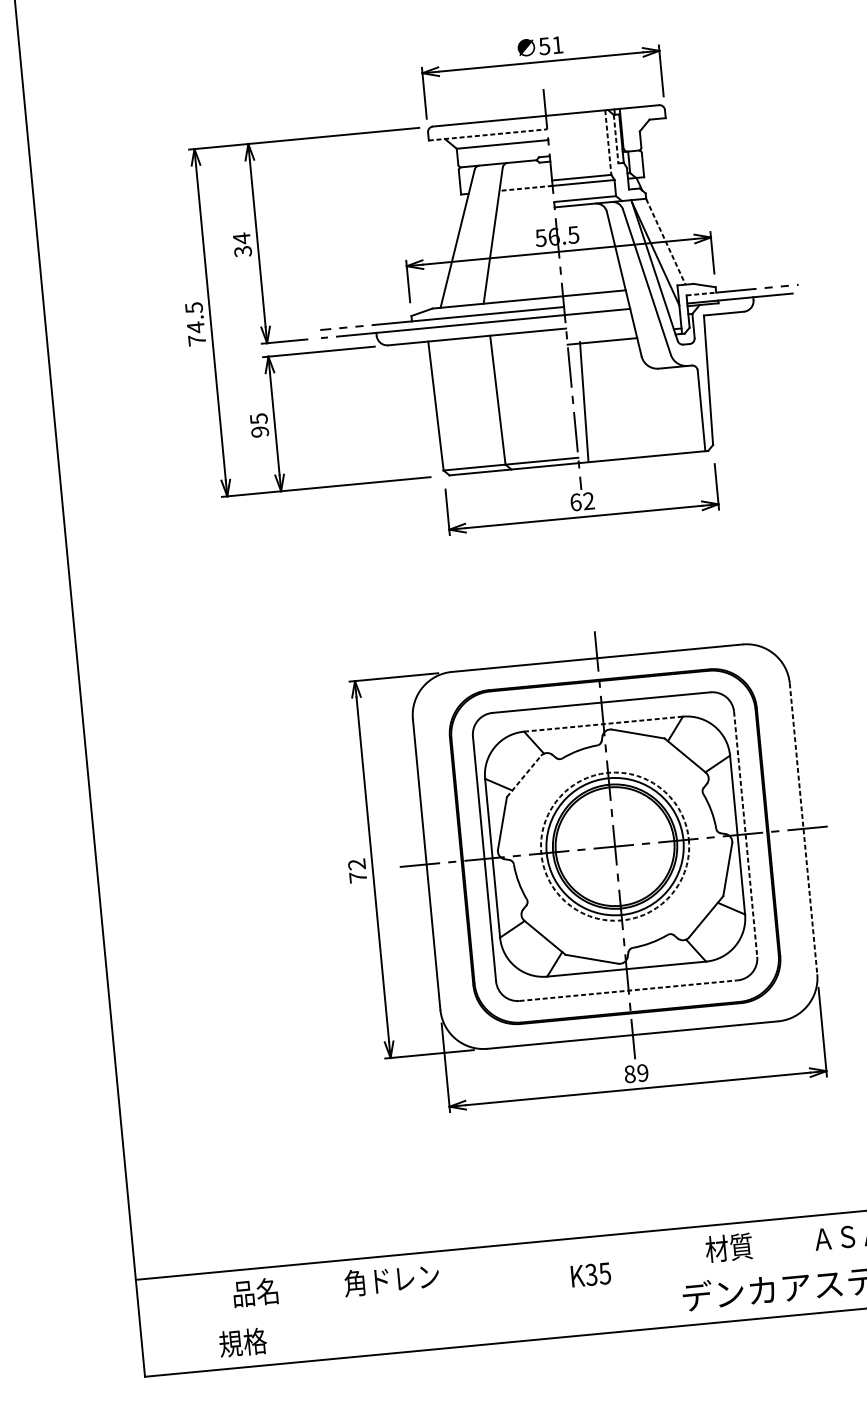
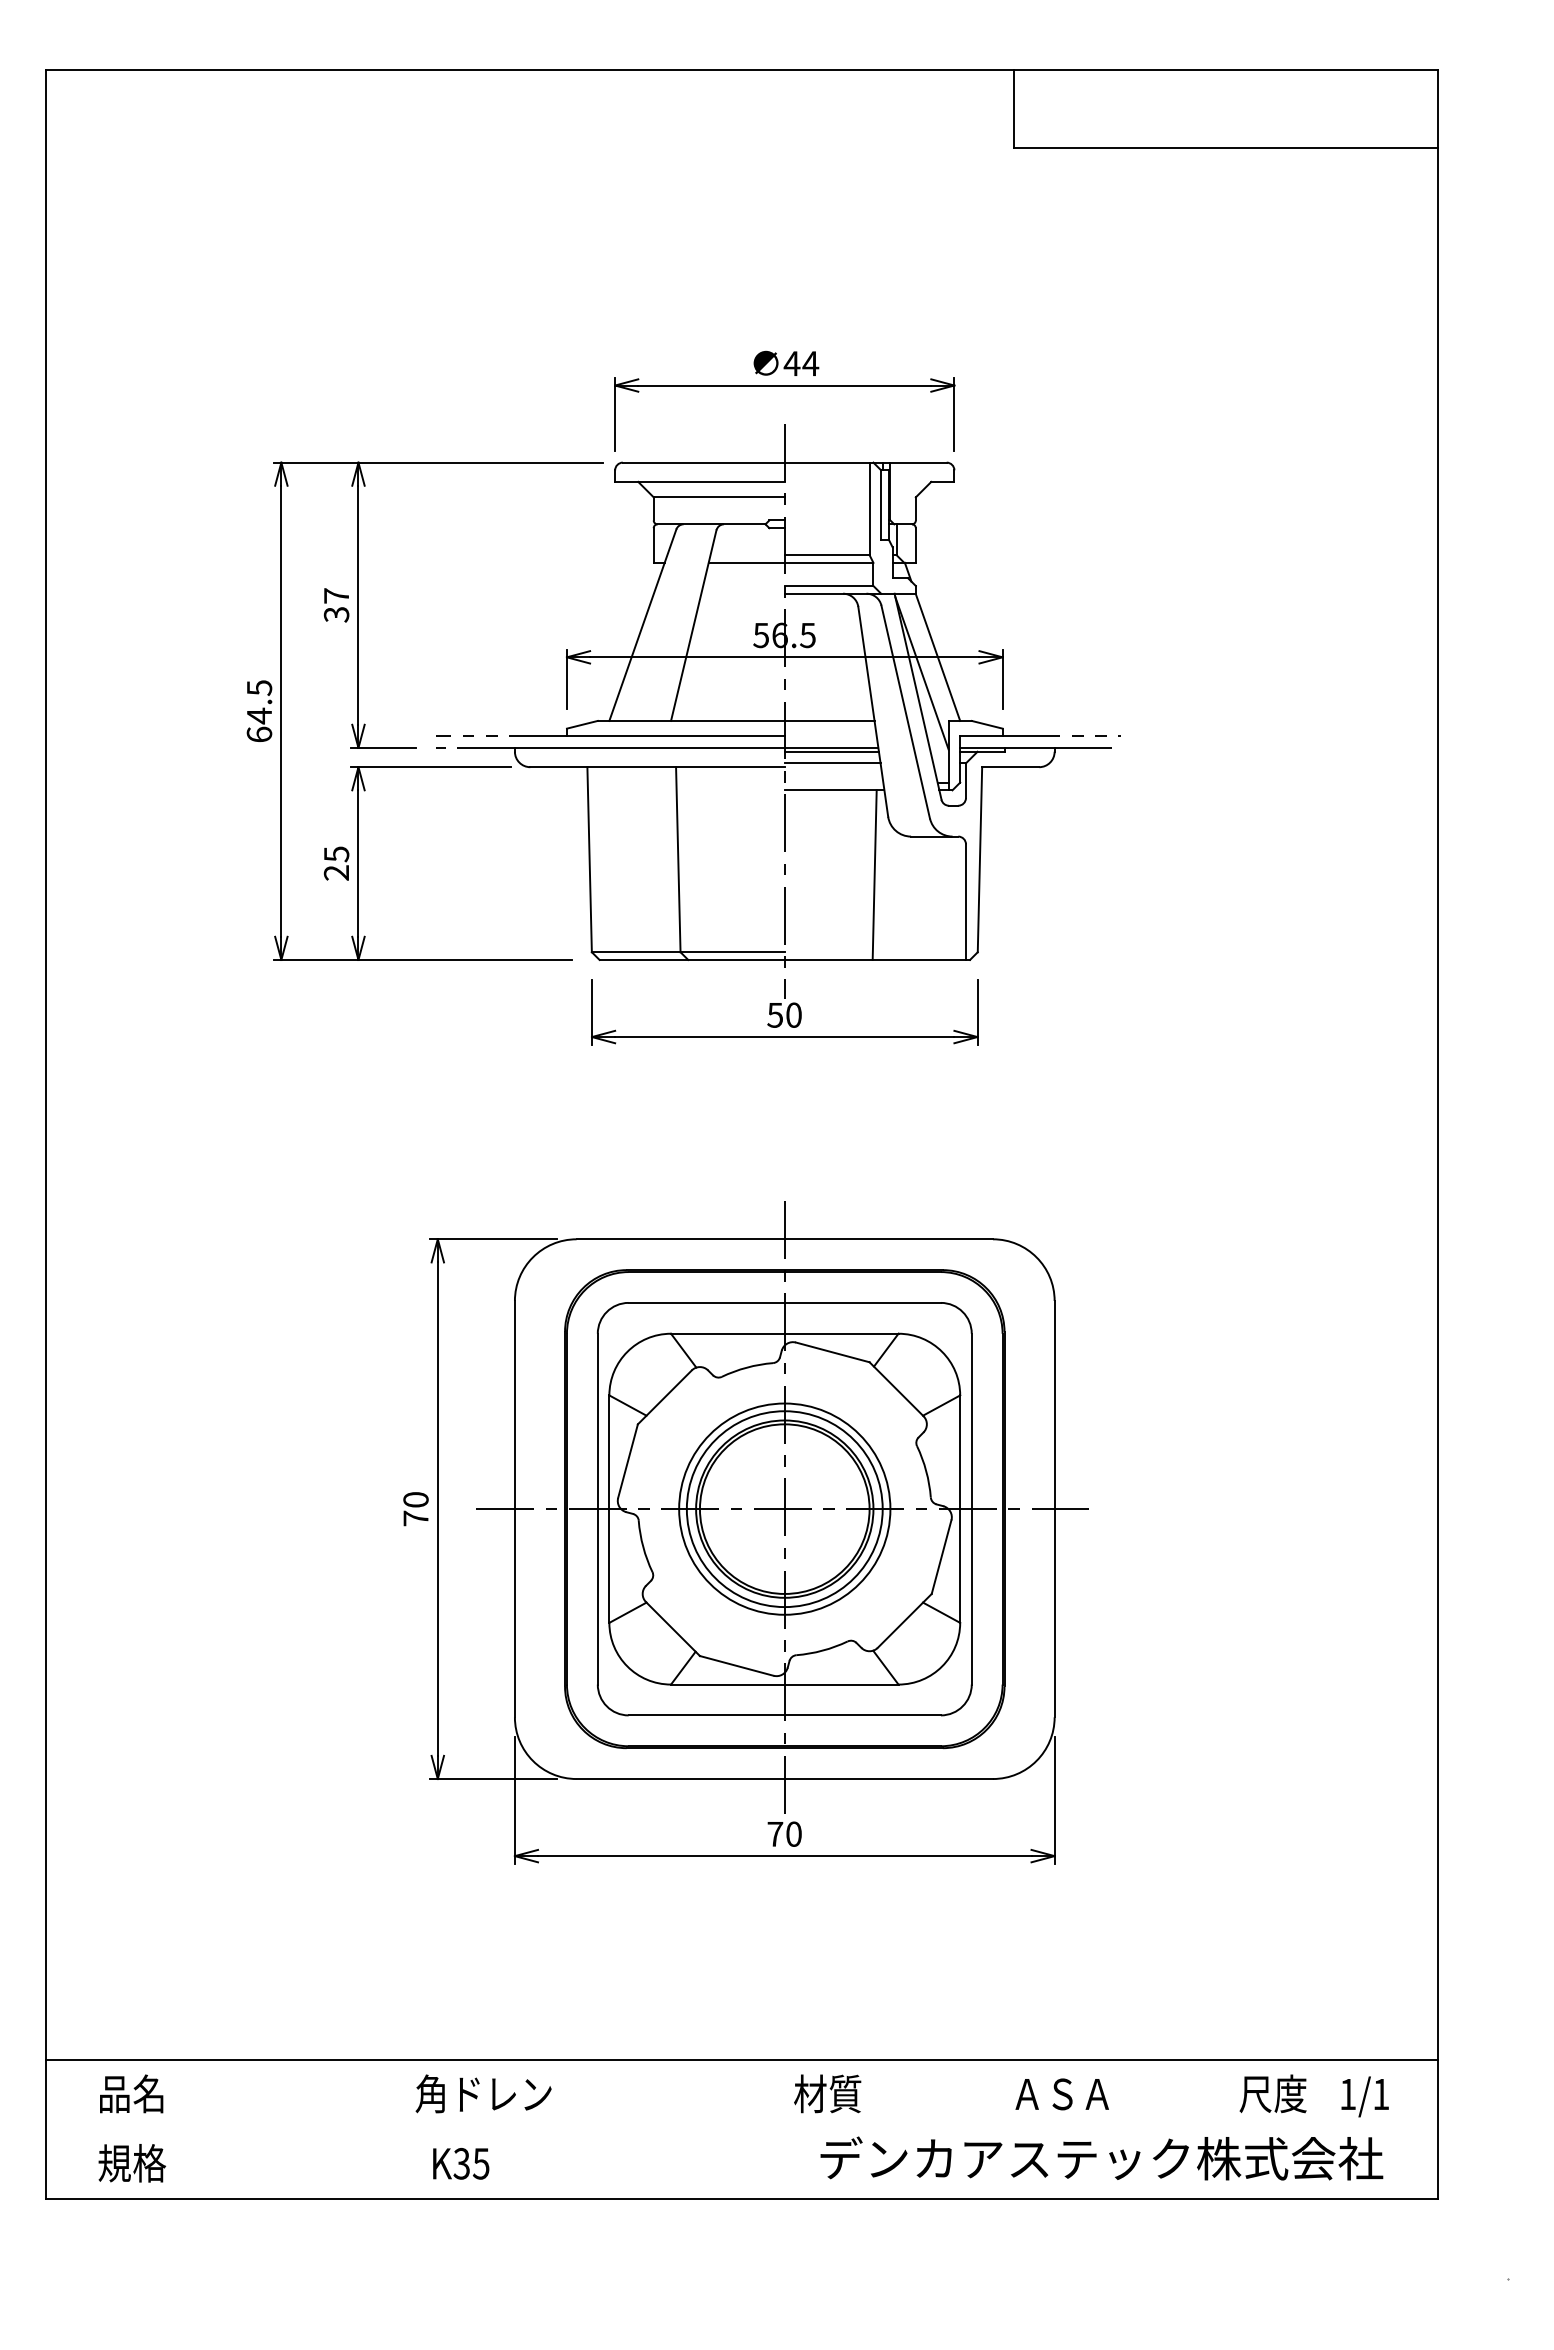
text: (551, 45) -> (801, 363), 51 -> 44
line: (487, 134) -> (699, 481), dashed -> solid
line: (616, 139) -> (881, 505), dashed -> solid
line: (608, 143) -> (869, 509), dashed -> solid
line: (525, 188) -> (746, 562), dashed -> solid
text: (241, 238) -> (336, 595), 34 -> 37
line: (666, 242) -> (938, 658), dashed -> solid
line: (701, 294) -> (981, 736), dashed -> solid
line: (597, 314) -> (831, 751), added
line: (599, 322) -> (832, 763), added
text: (197, 340) -> (259, 734), 74.5 -> 64.5
line: (584, 401) -> (874, 874), moved
text: (260, 431) -> (336, 872), 95 -> 25
text: (582, 501) -> (784, 1014), 62 -> 50
line: (603, 724) -> (784, 1333), dashed -> solid
line: (524, 776) -> (665, 1397), dashed -> solid
line: (803, 829) -> (1054, 1509), dashed -> solid
line: (745, 834) -> (971, 1509), dashed -> solid
circle: (614, 846) -> (784, 1508), dashed -> solid
text: (356, 864) -> (415, 1499), 72 -> 70
line: (629, 990) -> (785, 1715), dashed -> solid
text: (636, 1073) -> (784, 1833), 89 -> 70
text: (728, 1247) -> (827, 2093), moved
text: (591, 1274) -> (461, 2163), moved
text: (391, 1279) -> (483, 2093), moved
text: (255, 1292) -> (131, 2093), moved
text: (243, 1342) -> (132, 2163), moved

